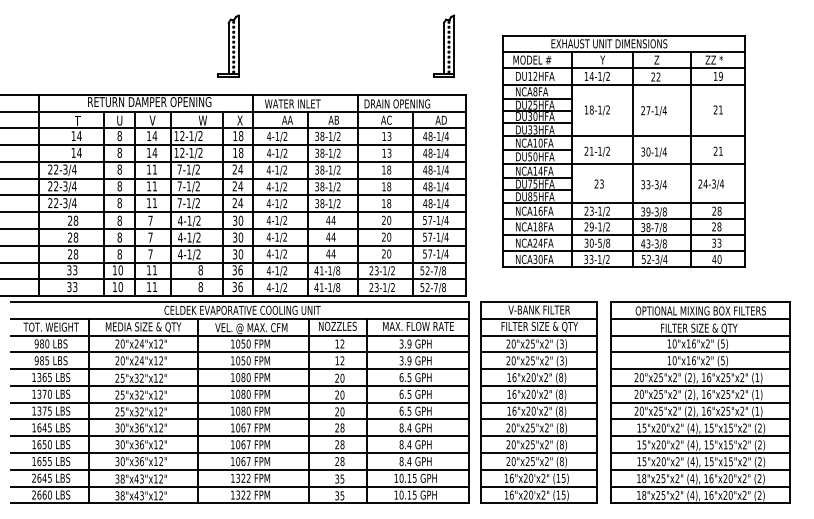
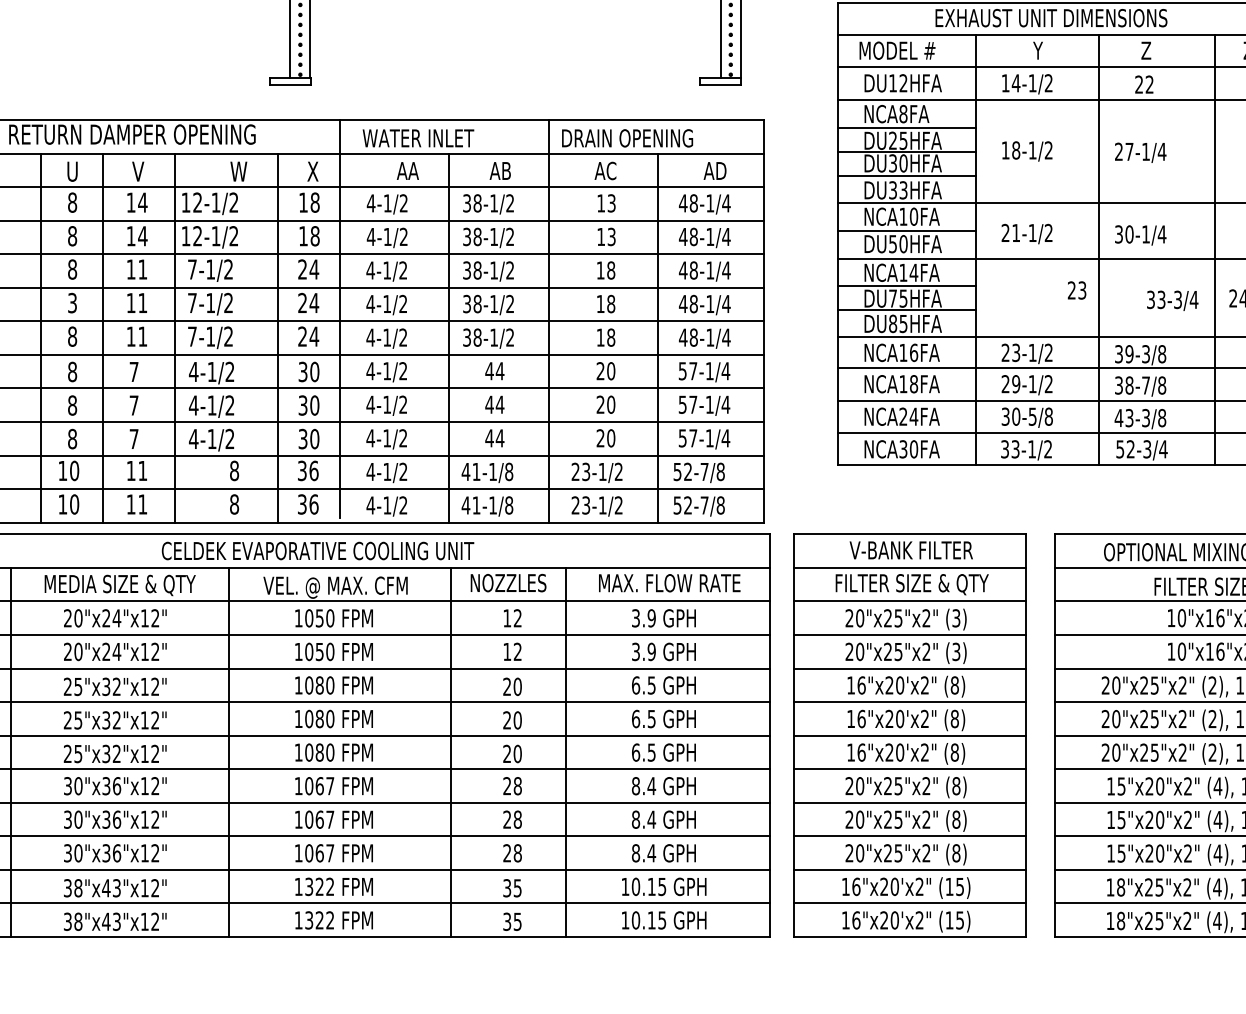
text: (598, 183) -> (1075, 289), moved
text: (653, 185) -> (1171, 301), moved
text: (119, 186) -> (72, 303), 8 -> 3

